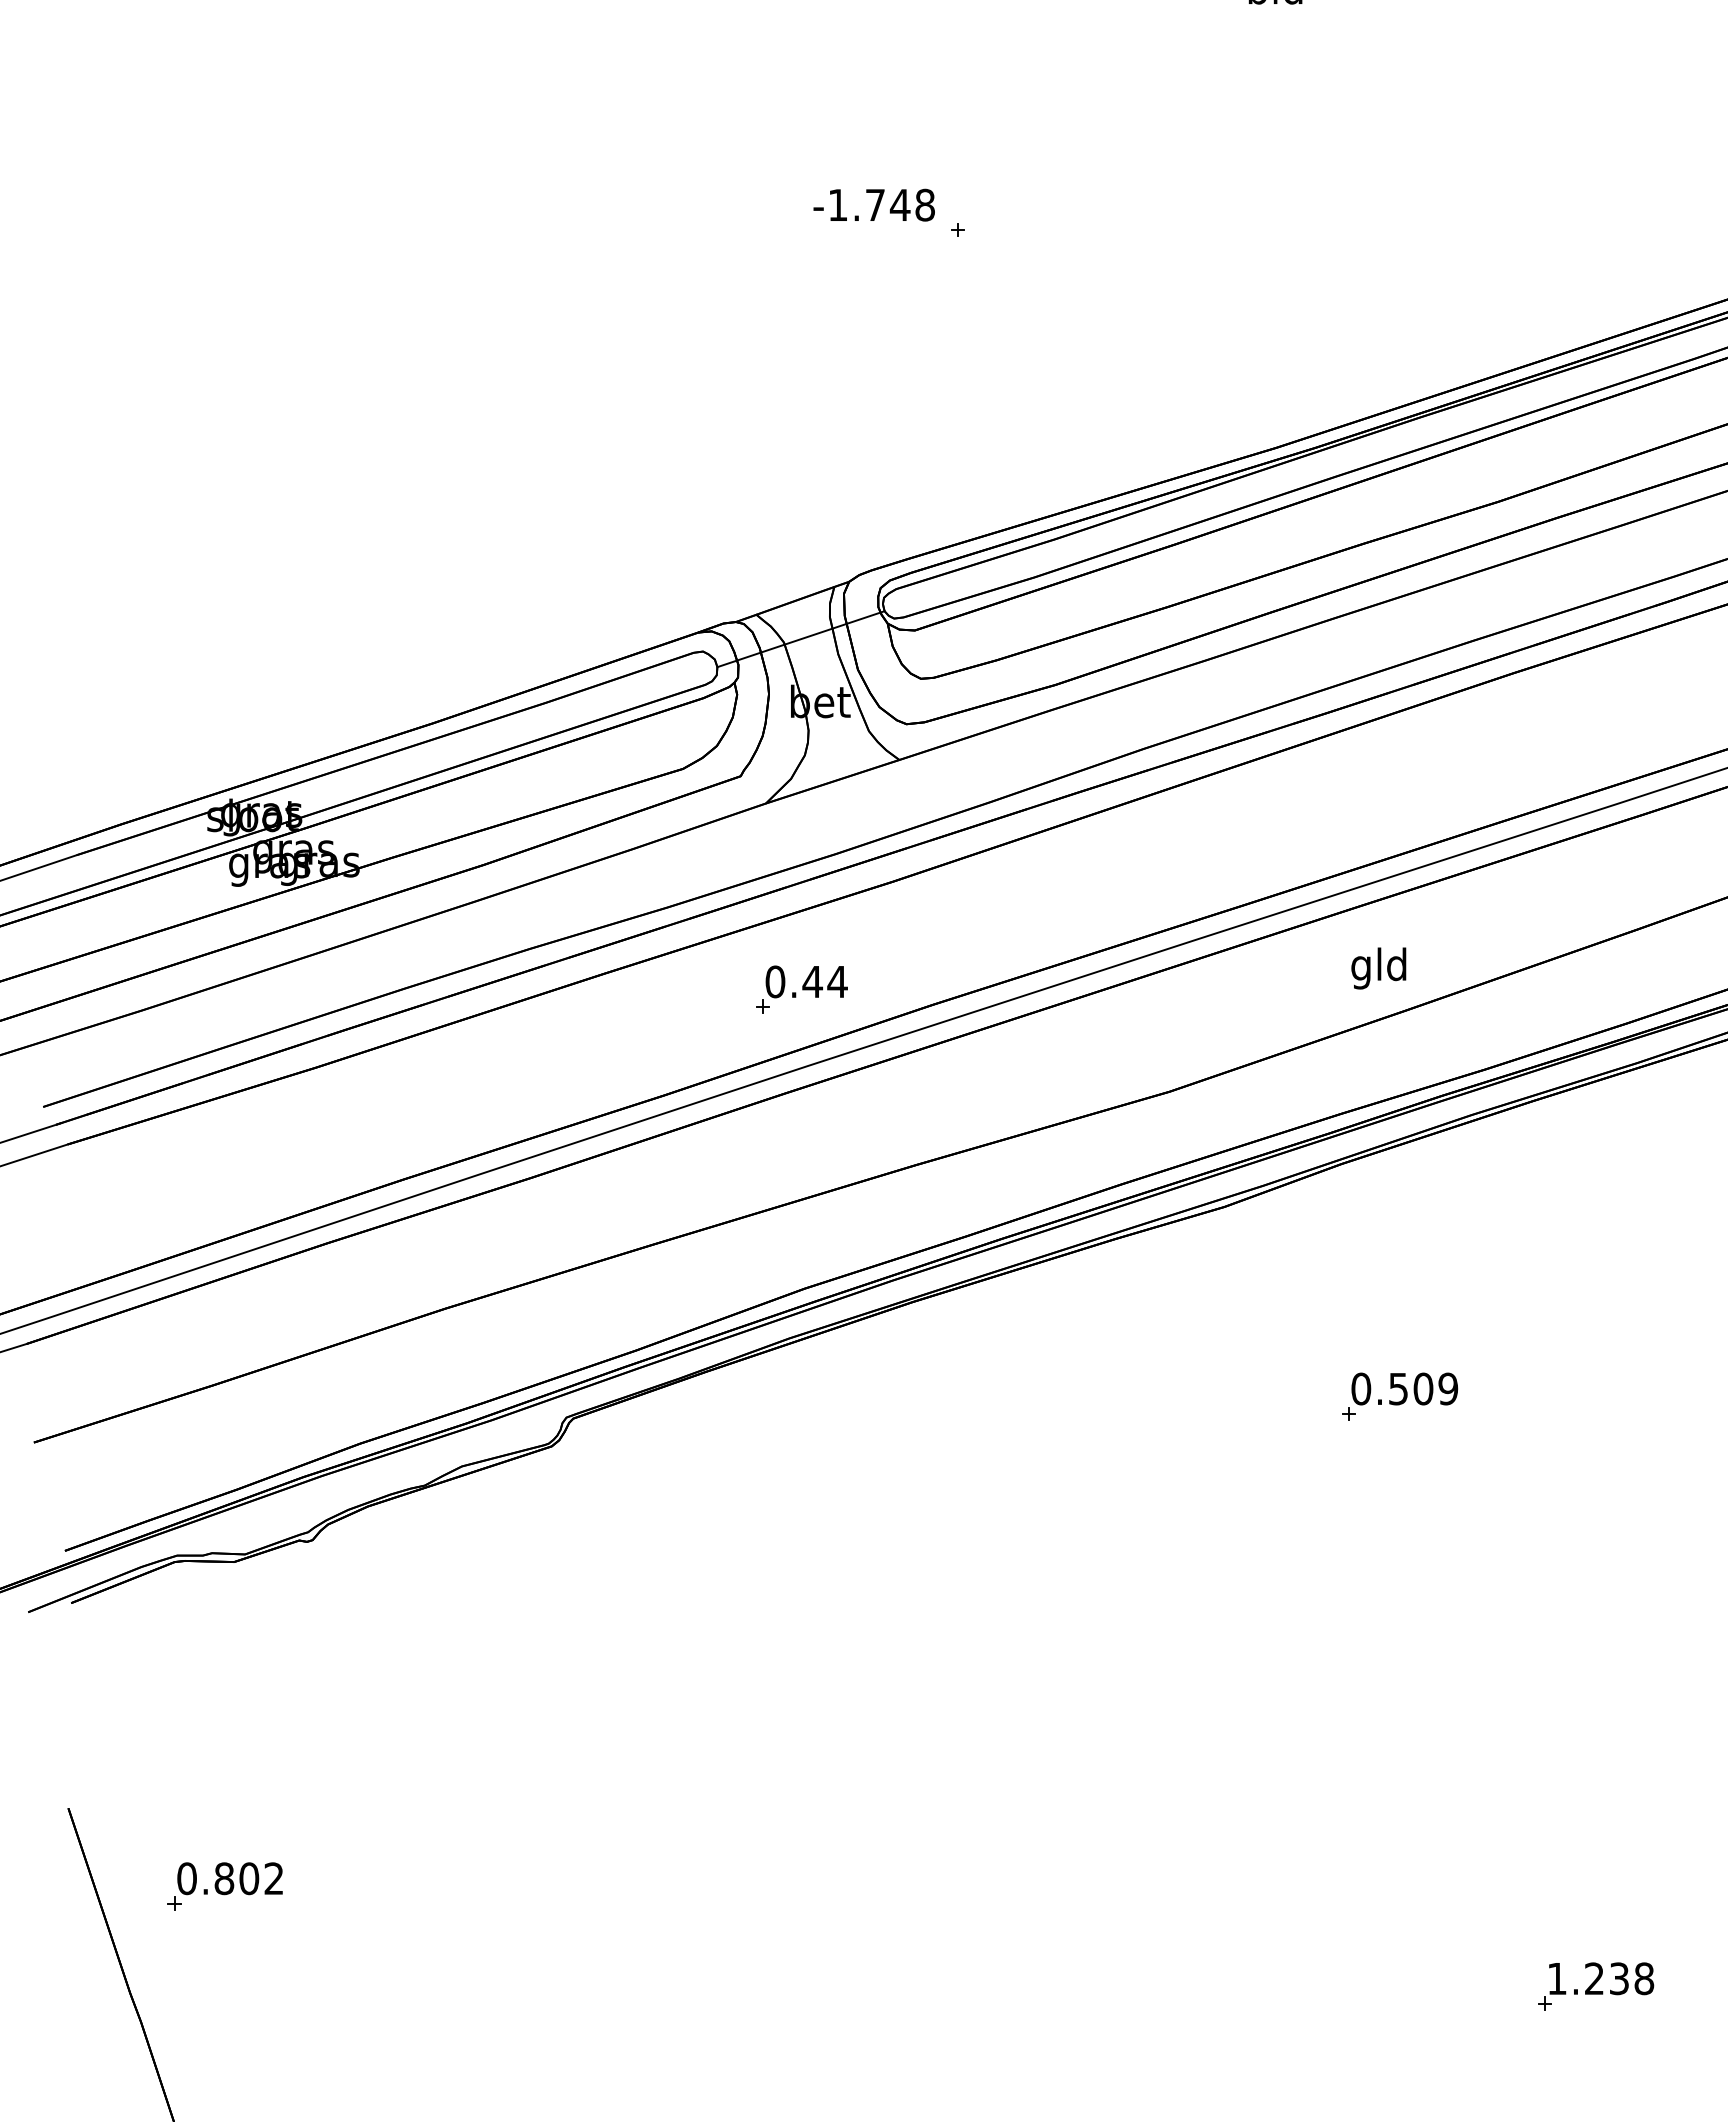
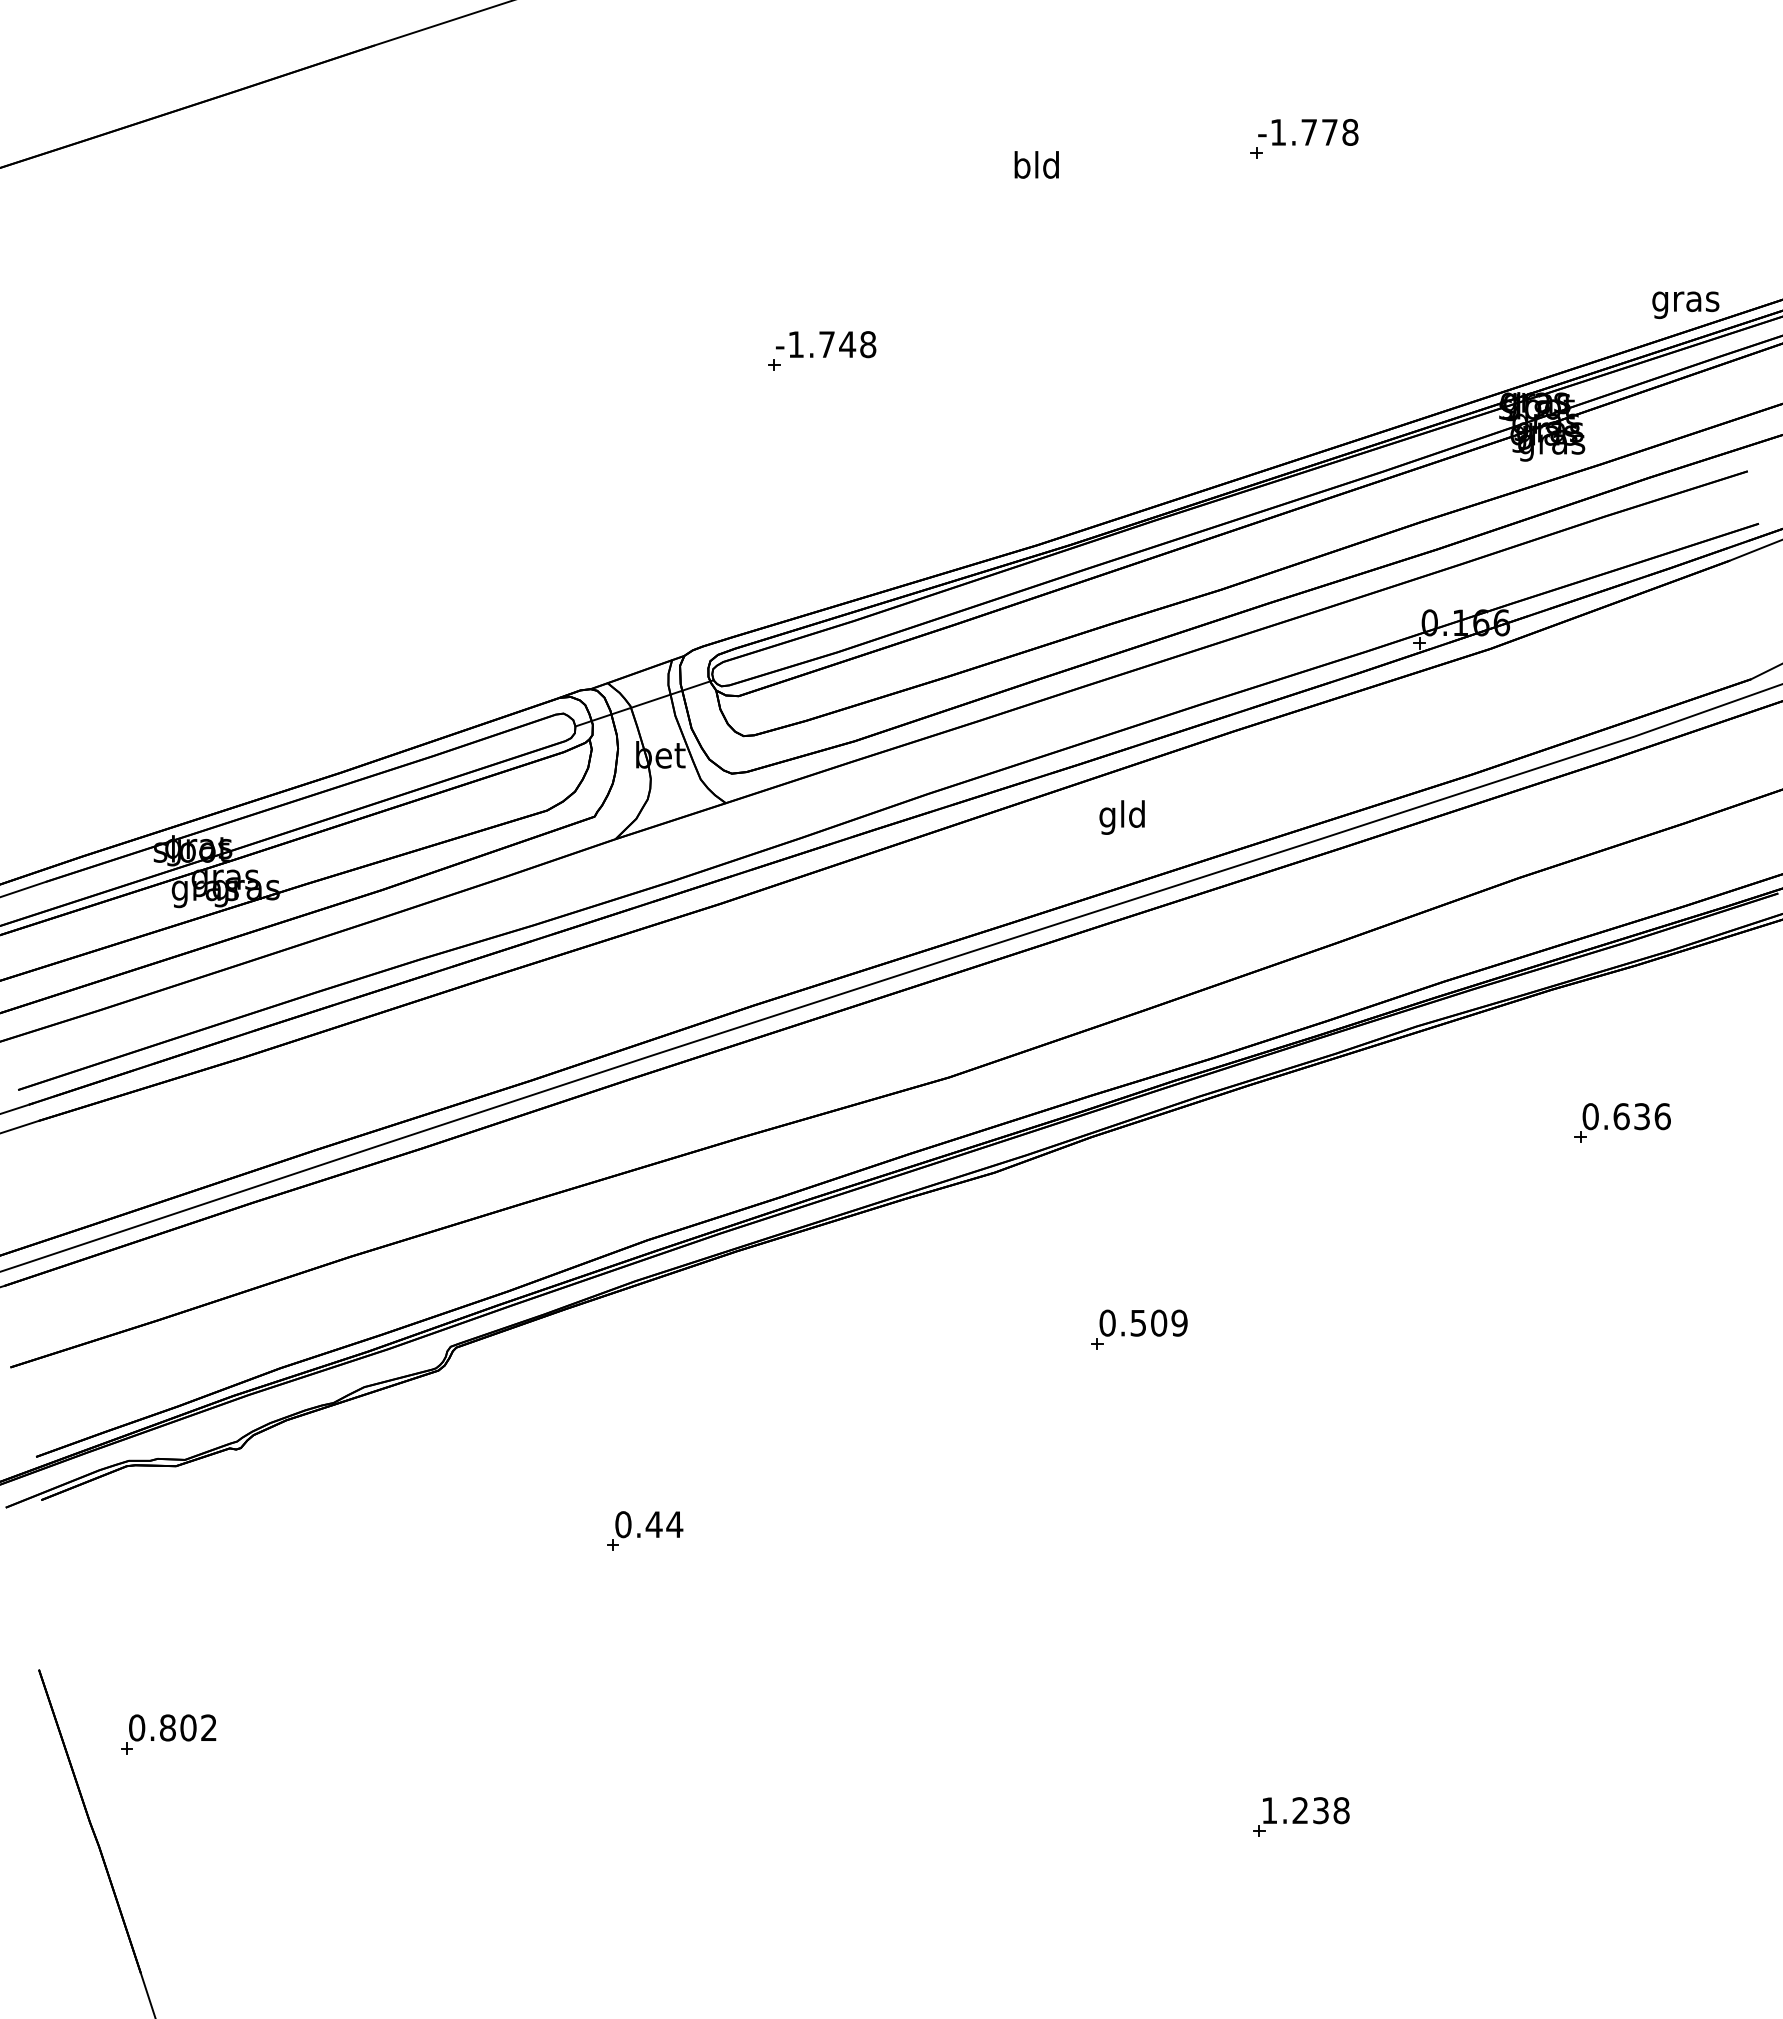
text: (874, 205) -> (826, 344), moved
text: (1378, 968) -> (1121, 817), moved
part: (802, 988) -> (645, 1530), moved

